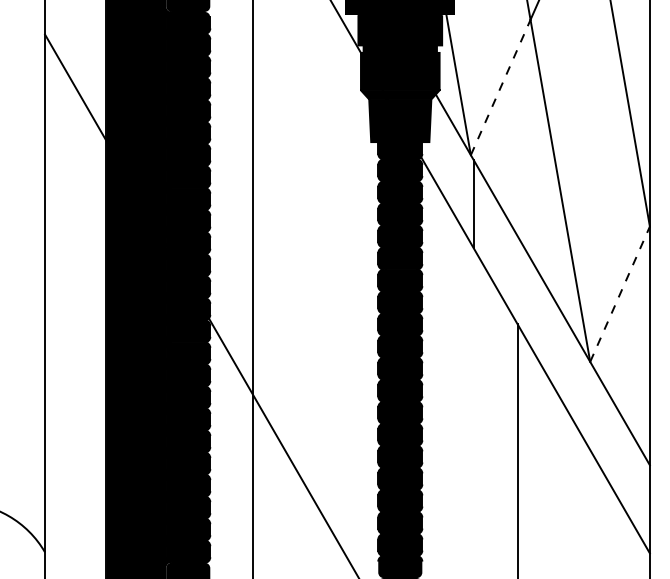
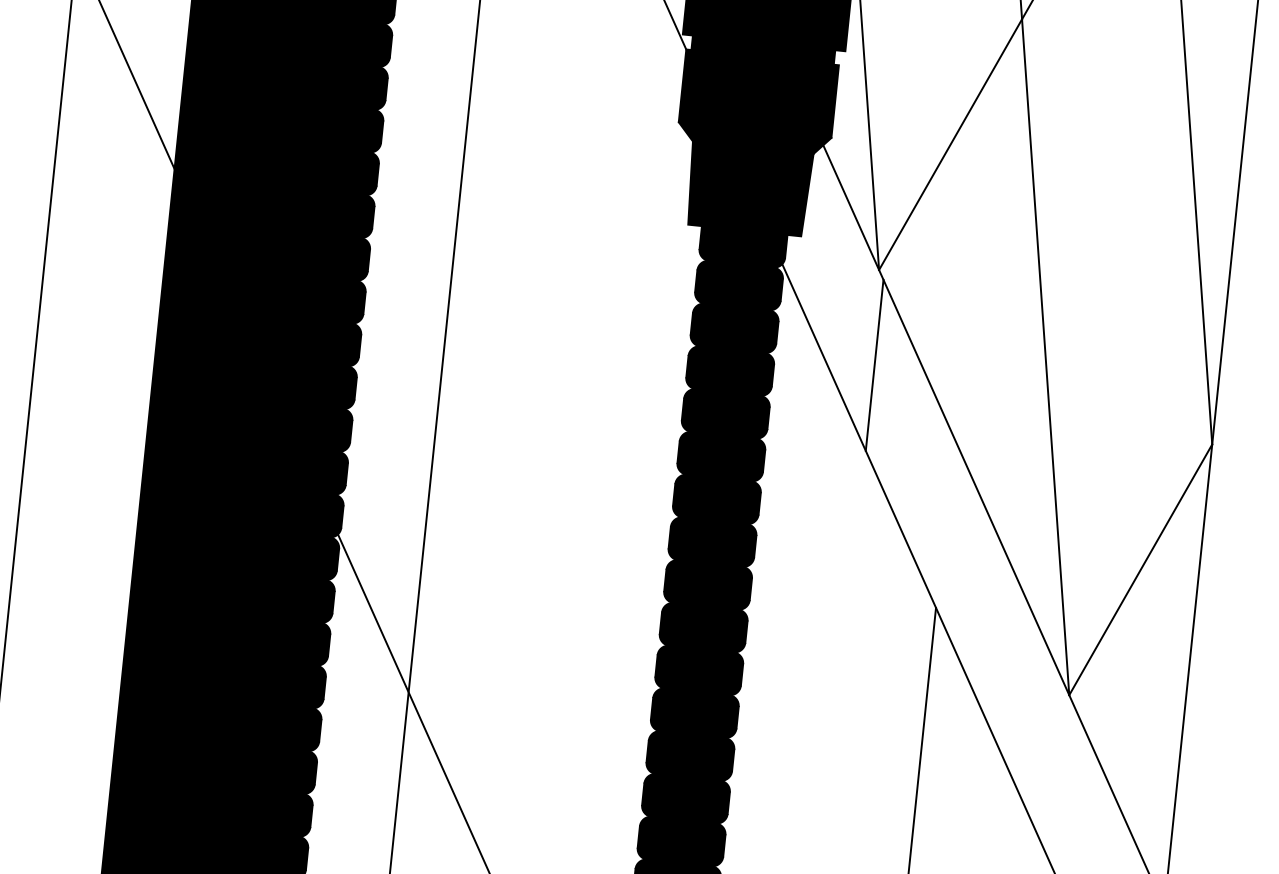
line: (500, 87) -> (950, 144), dashed -> solid
line: (620, 294) -> (1141, 570), dashed -> solid

